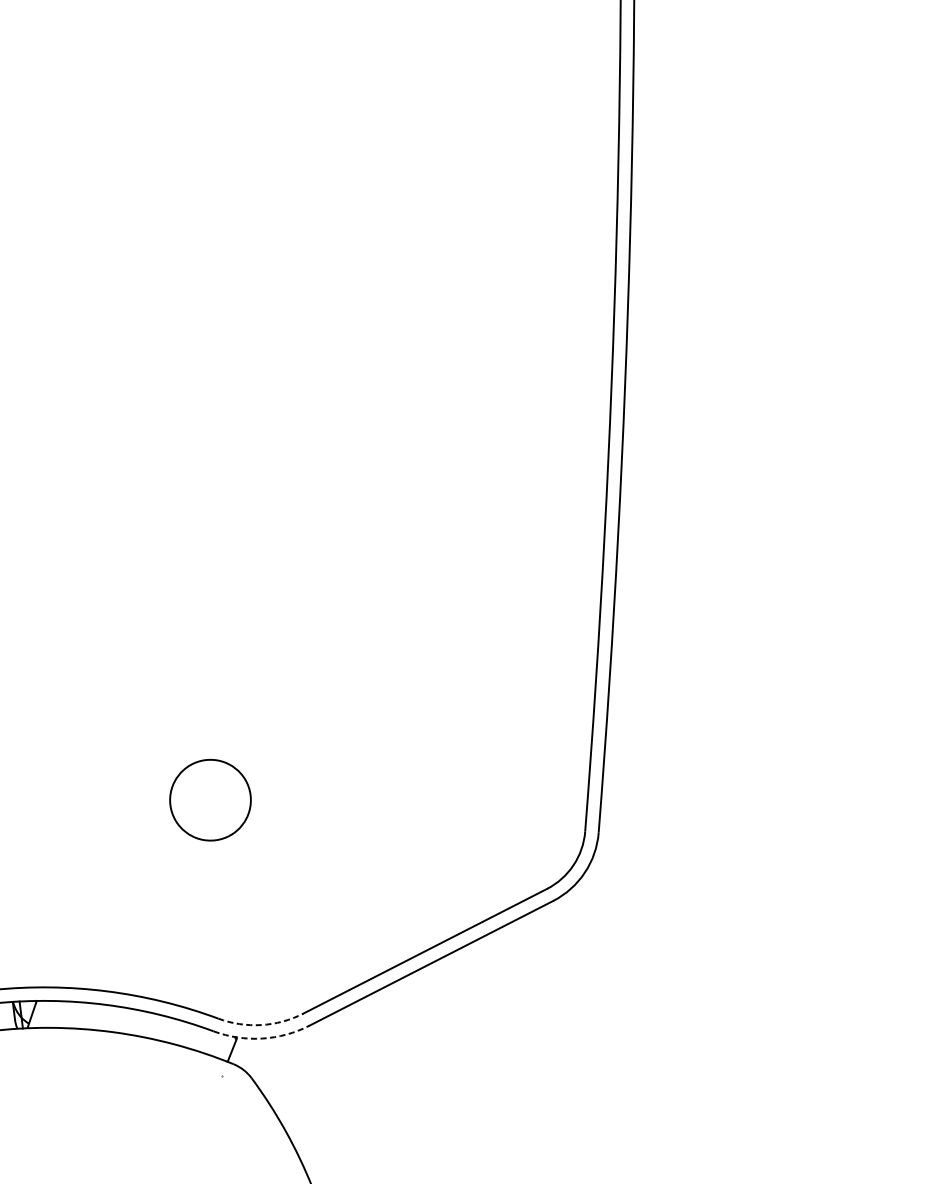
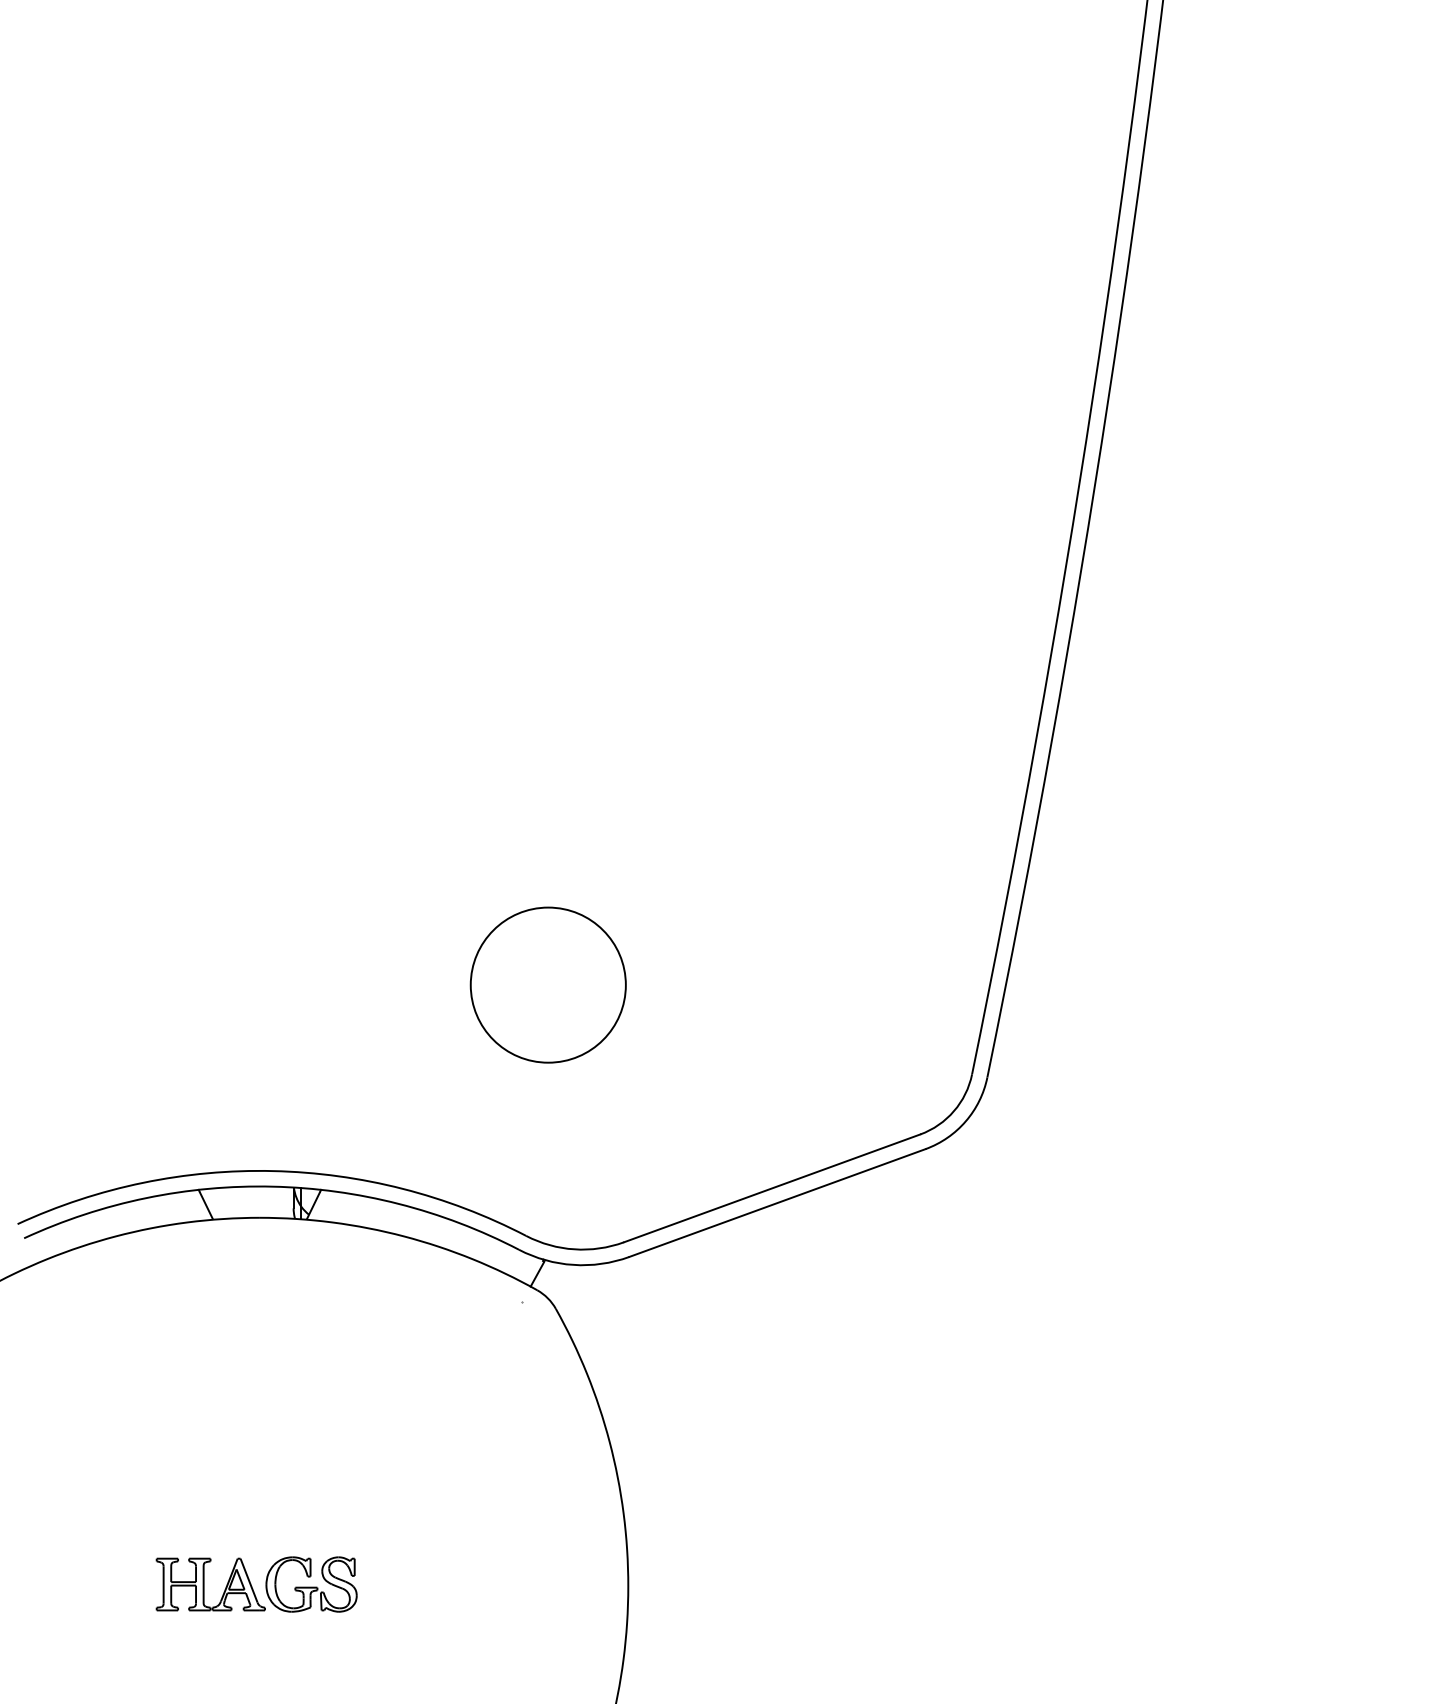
circle: (209, 799) -> (547, 984), size x1.67
arc: (261, 1025) -> (574, 1249), dashed -> solid
arc: (262, 1038) -> (573, 1264), dashed -> solid

